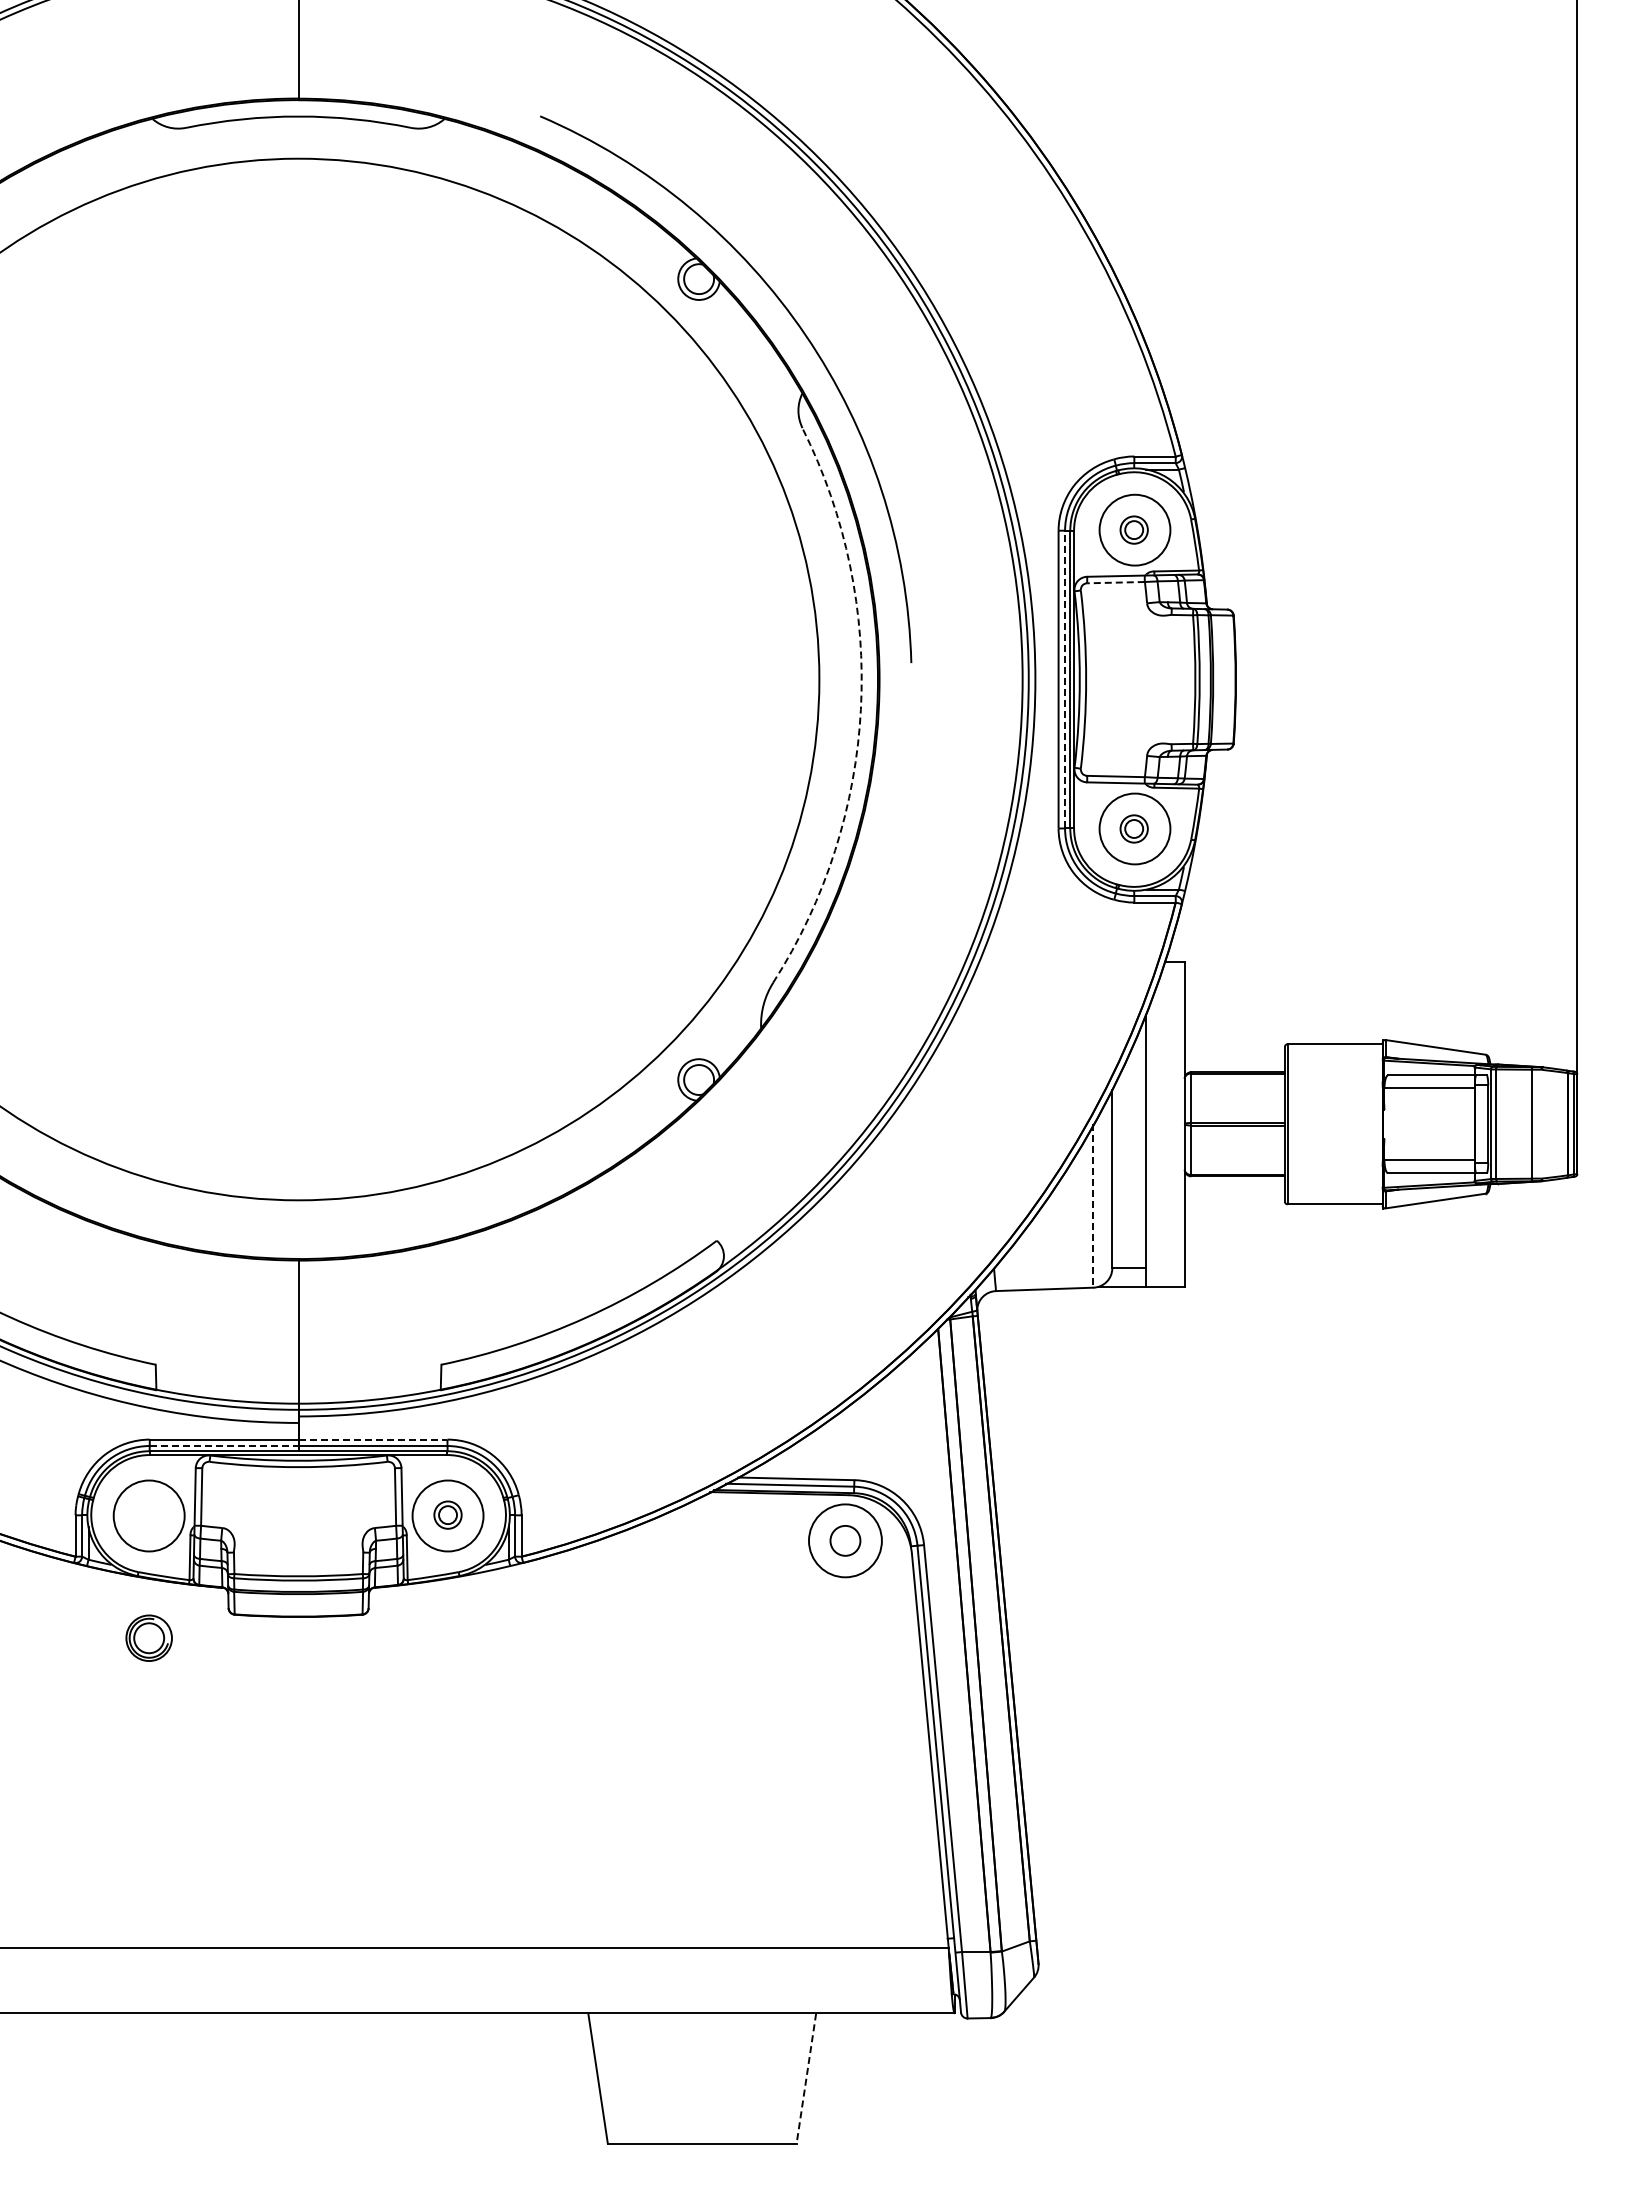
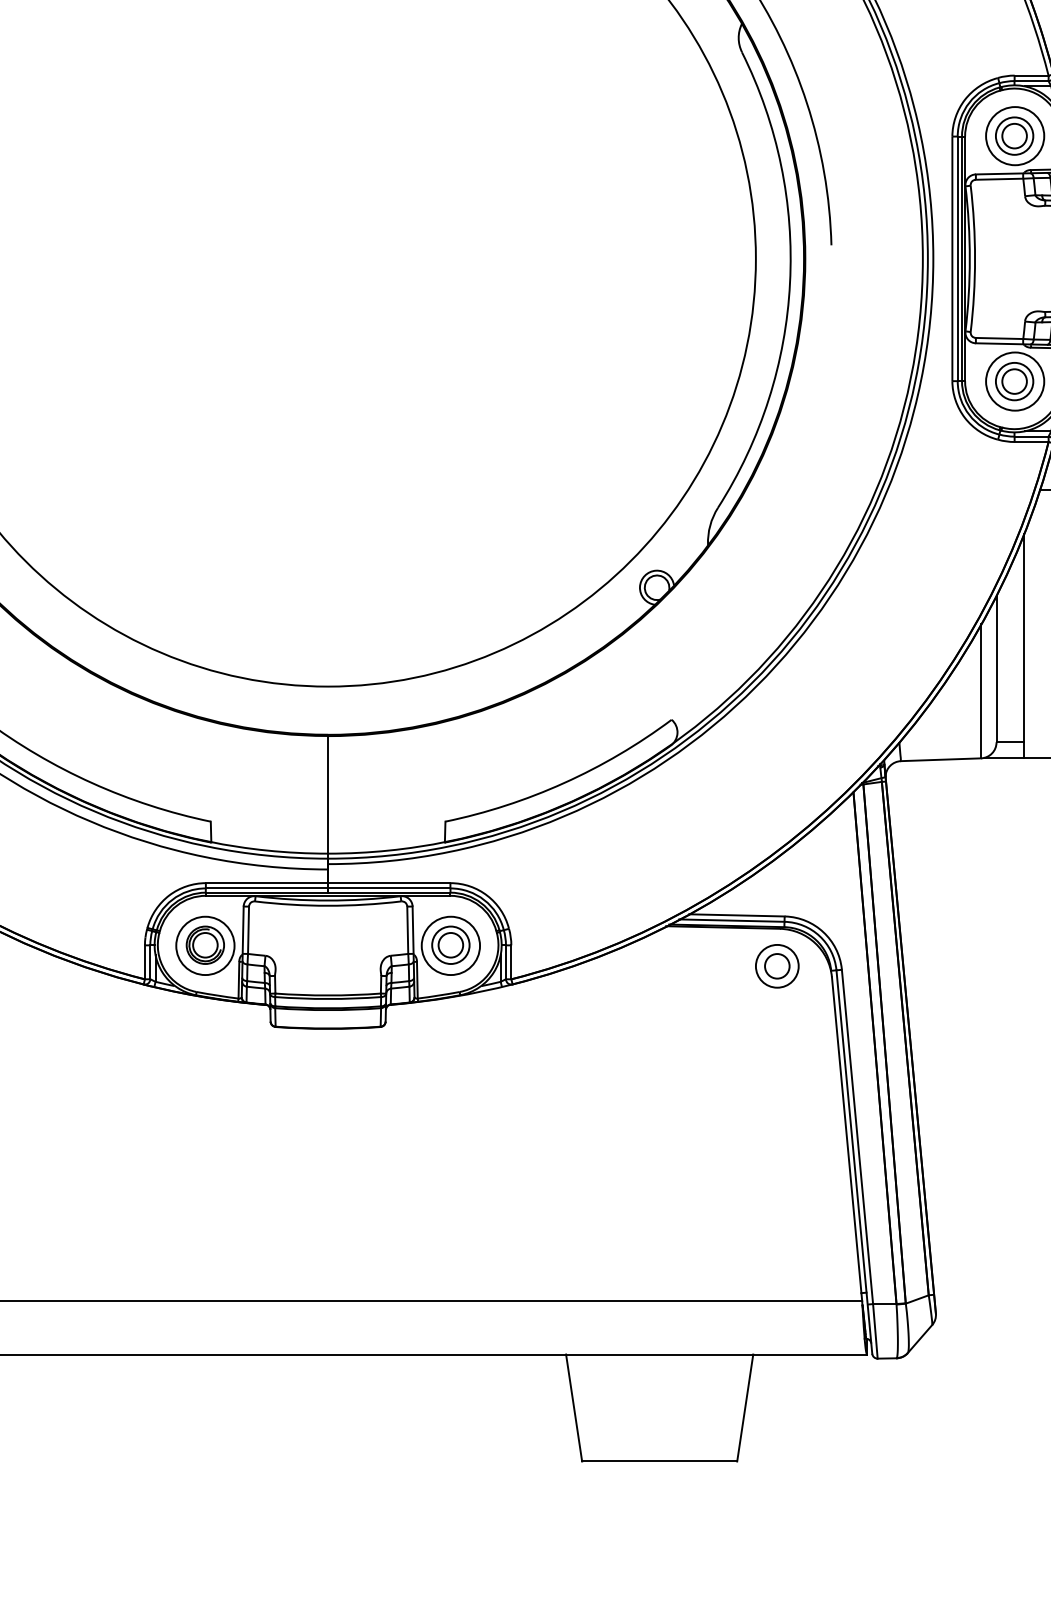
part: (1133, 529) -> (1013, 135), size x1.67
line: (1115, 582) -> (999, 179), dashed -> solid
line: (1065, 679) -> (958, 258), dashed -> solid
arc: (860, 709) -> (789, 283), dashed -> solid
part: (1133, 828) -> (1013, 381), size x1.67
line: (1093, 1205) -> (981, 690), dashed -> solid
line: (373, 1439) -> (389, 883), dashed -> solid
line: (224, 1446) -> (267, 888), dashed -> solid
part: (447, 1514) -> (450, 944), size x1.67
circle: (845, 1540) -> (777, 966), size x0.71
part: (148, 1637) -> (204, 944), moved
line: (806, 2078) -> (745, 1407), dashed -> solid

